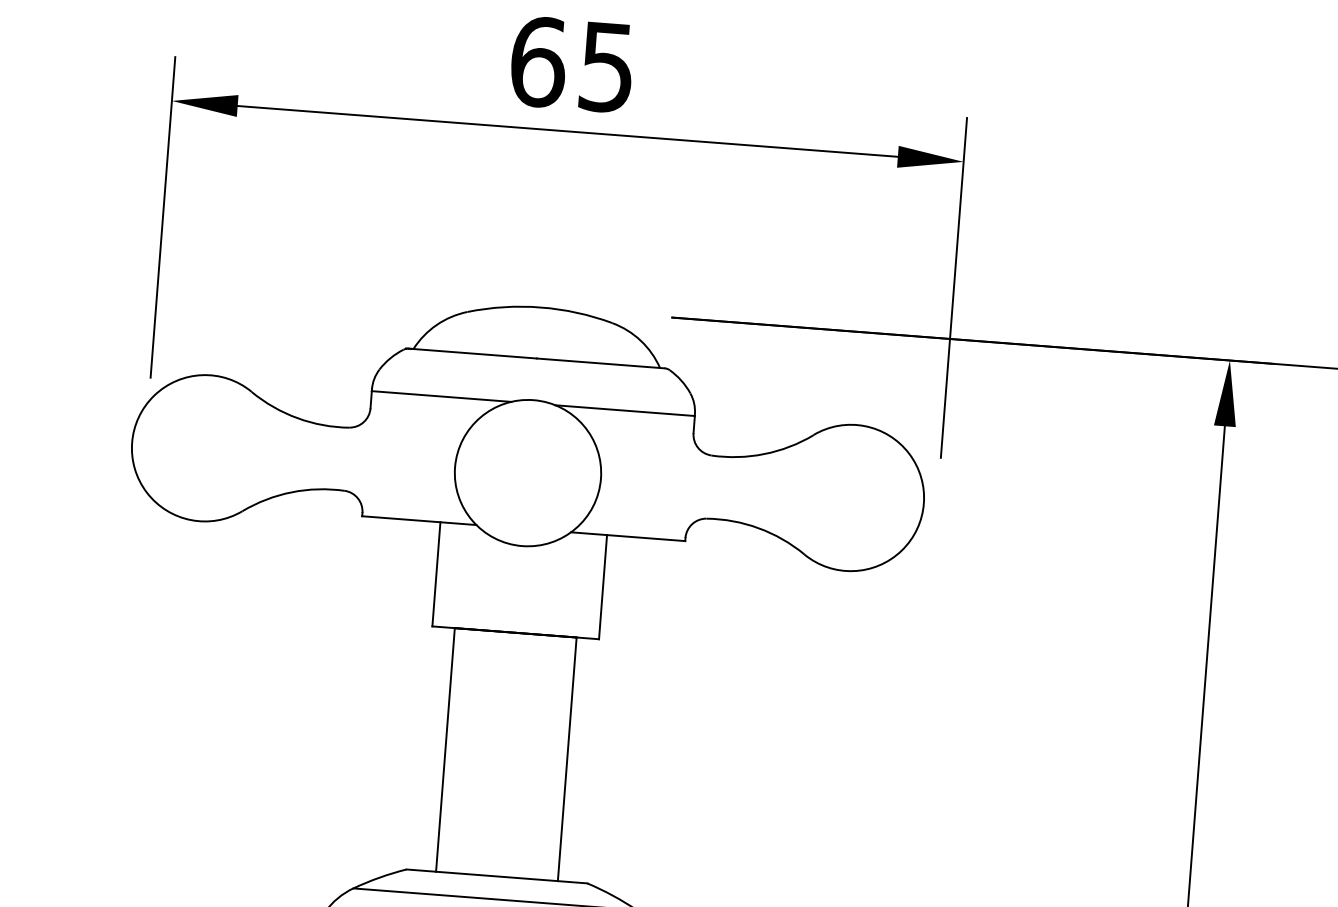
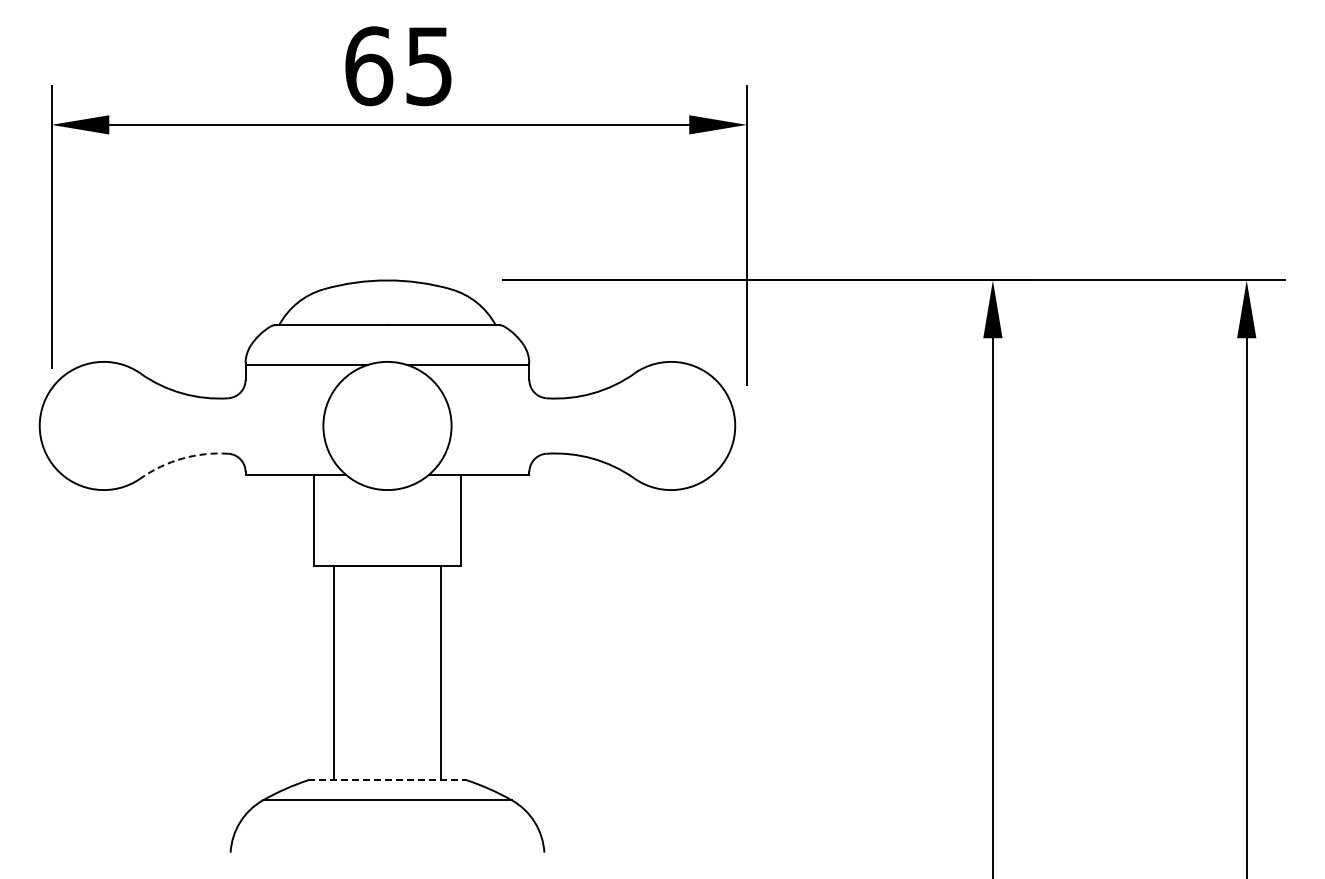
arc: (291, 492) -> (182, 458), solid -> dashed
line: (496, 876) -> (387, 780), solid -> dashed

